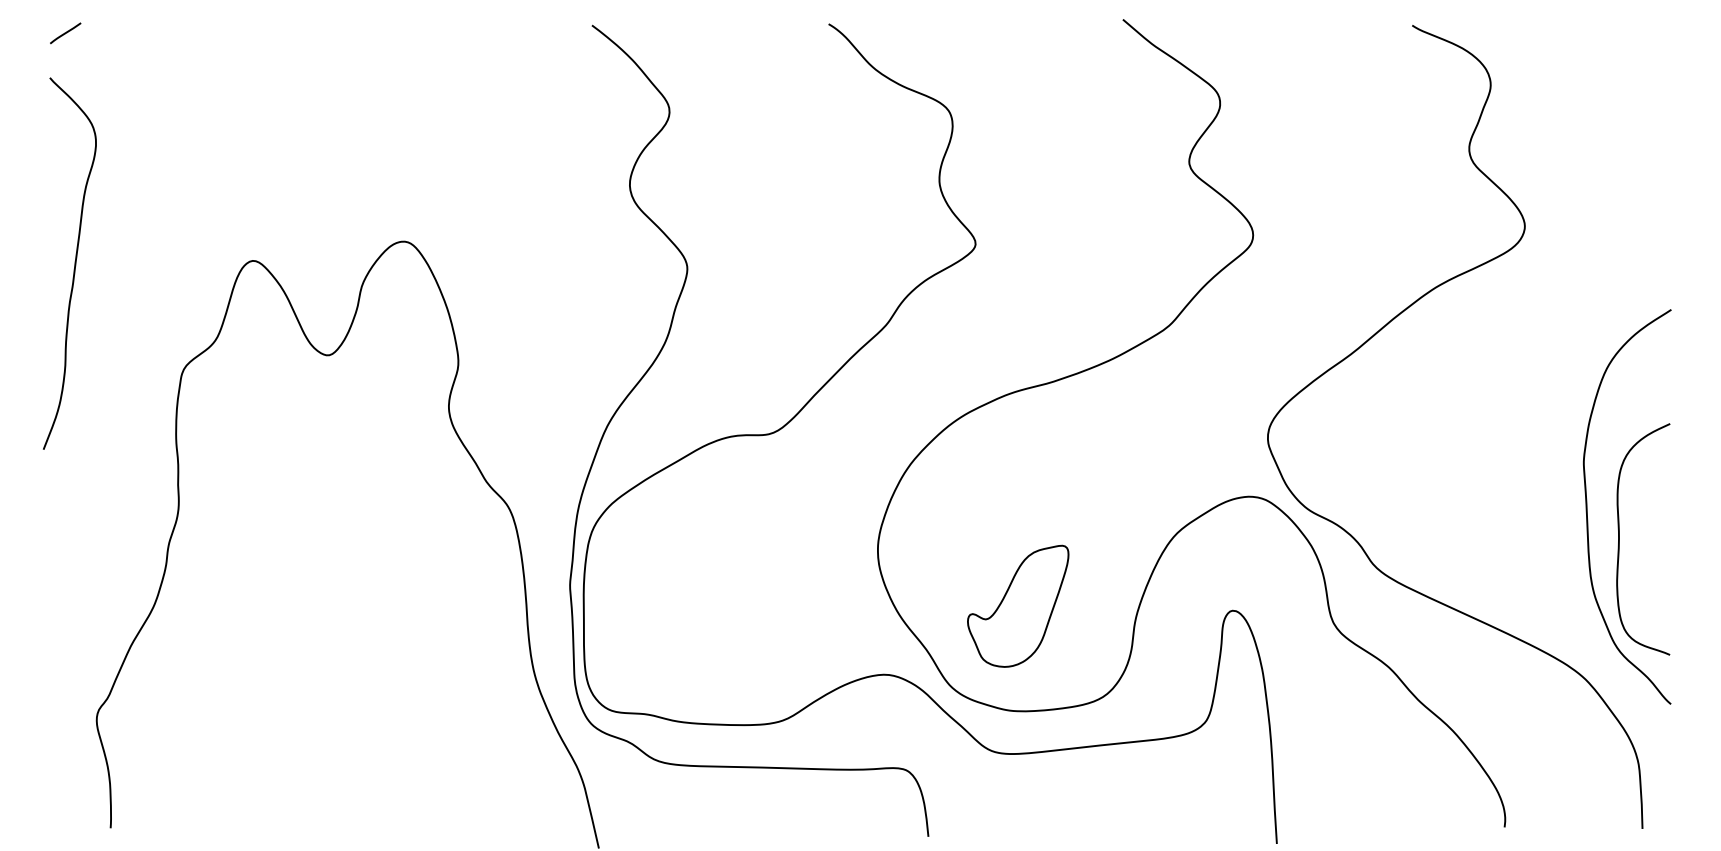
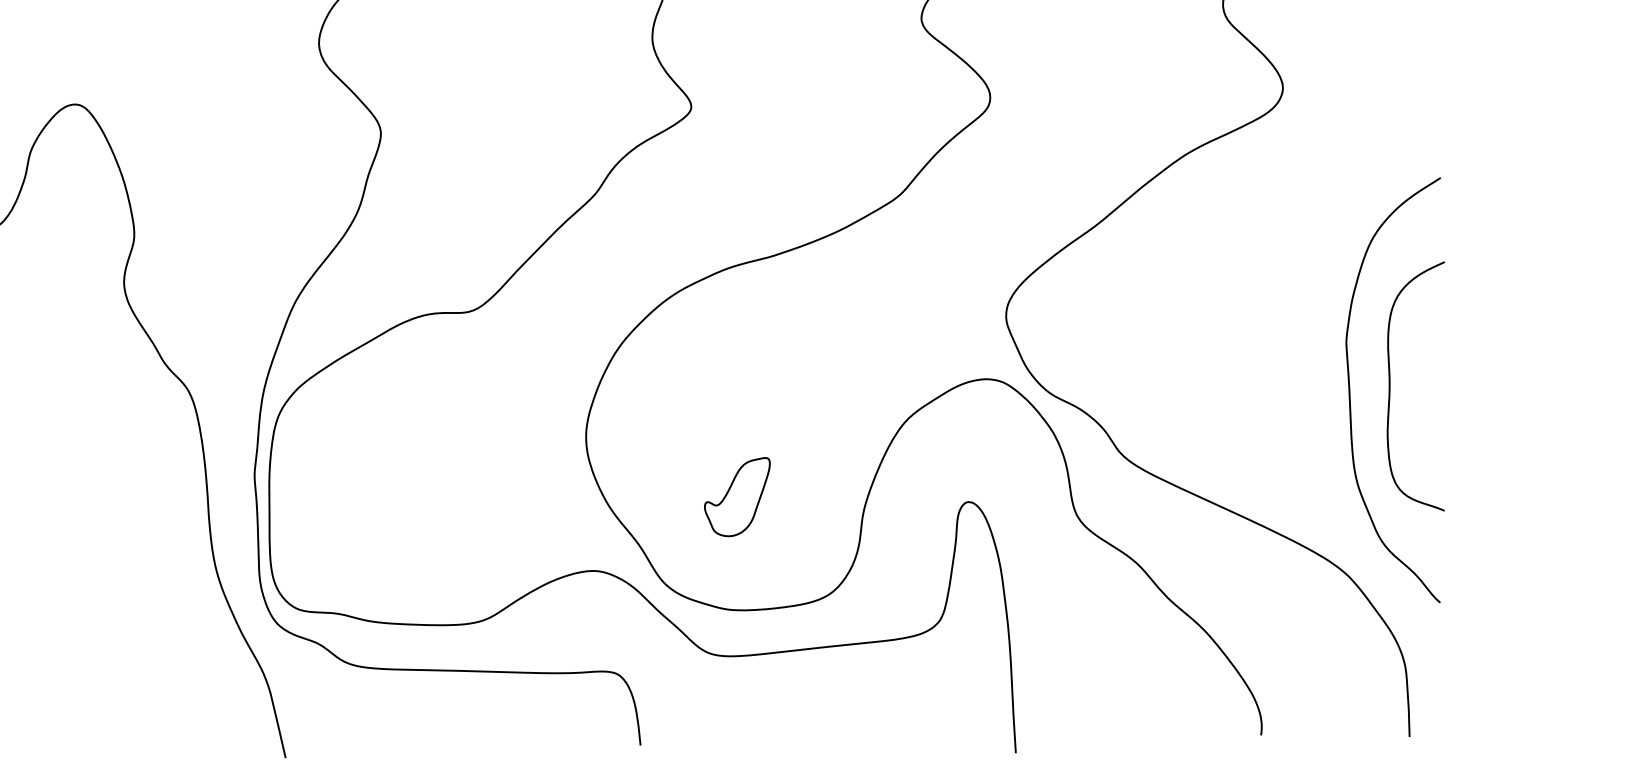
curve: (1619, 539) -> (1390, 386), moved
part: (1018, 605) -> (737, 496), size x0.6

